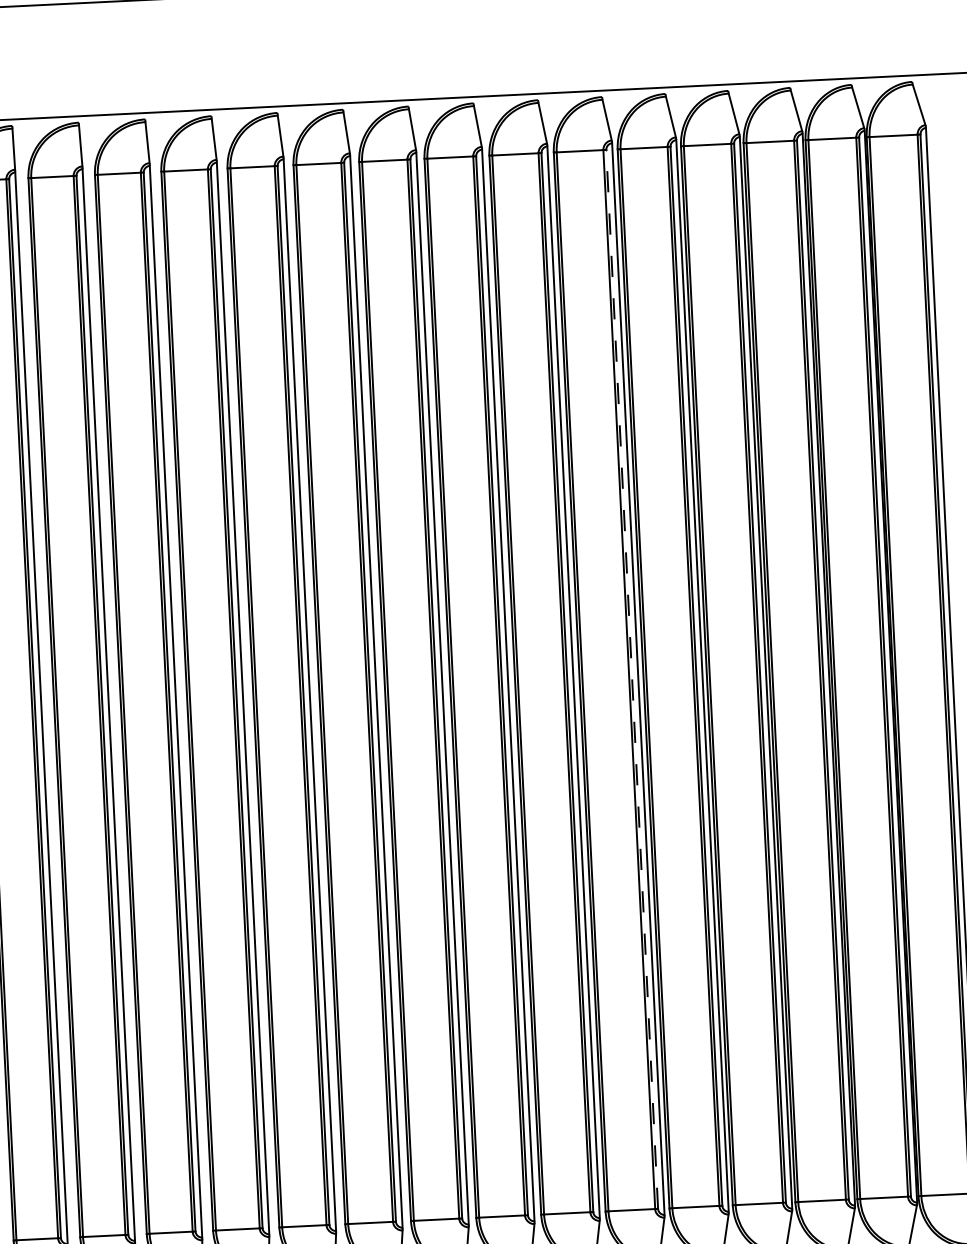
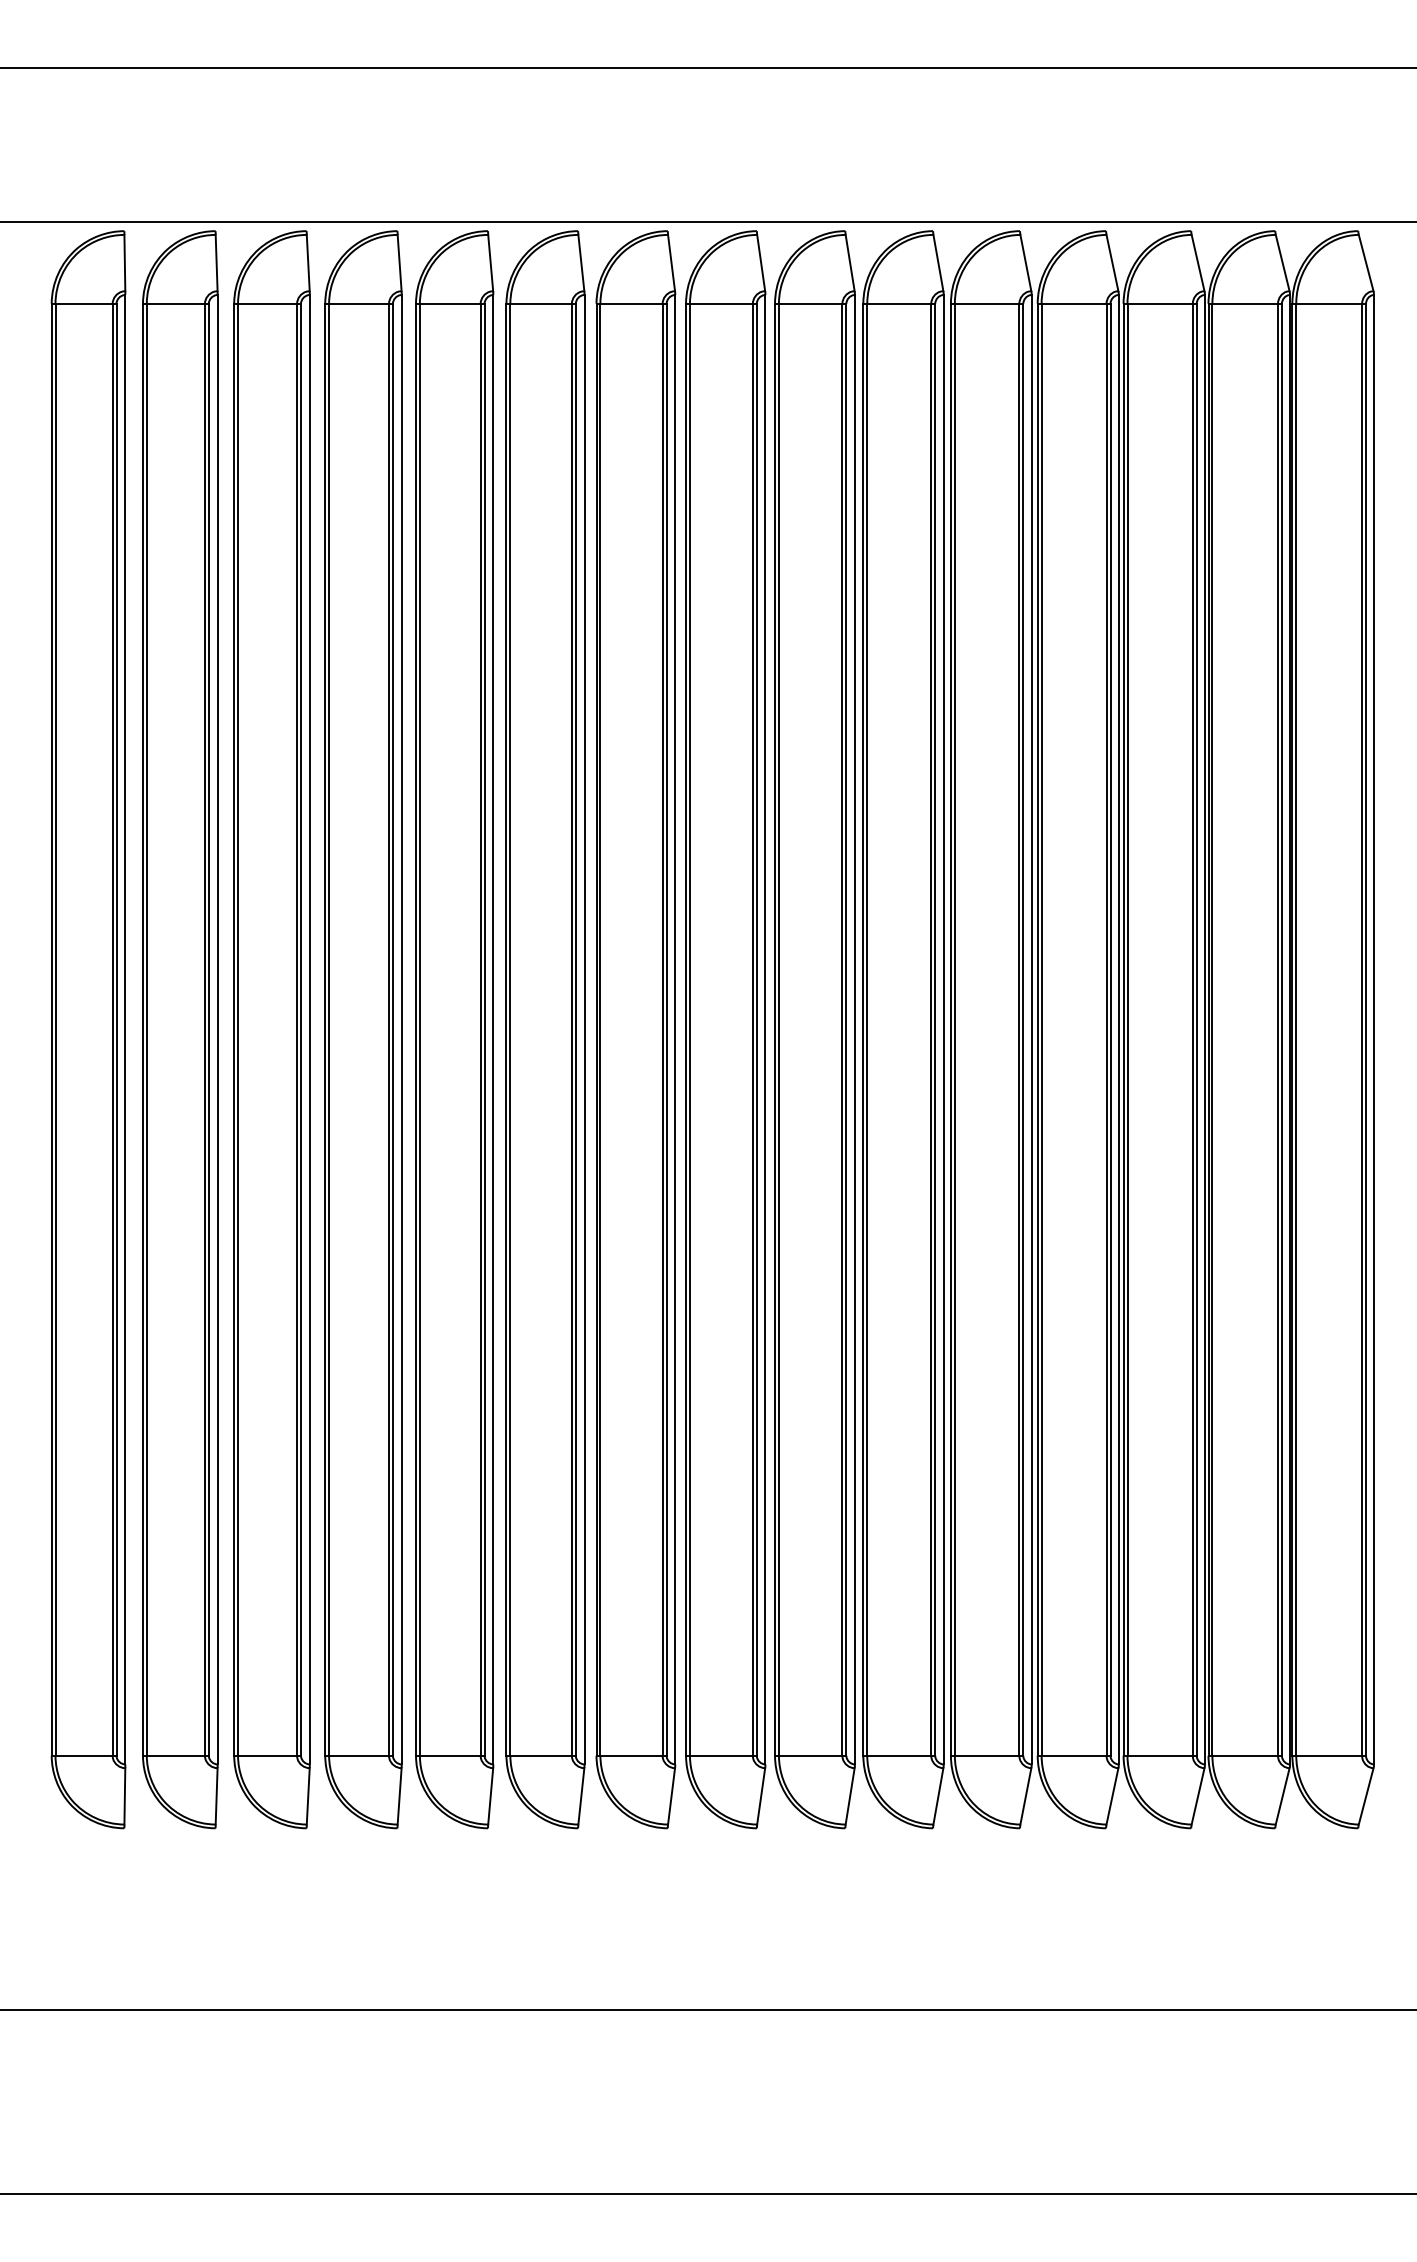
line: (632, 679) -> (935, 1029), dashed -> solid

